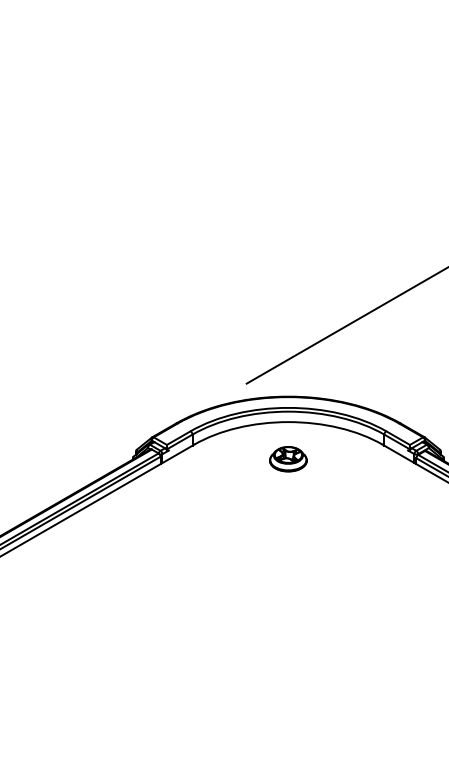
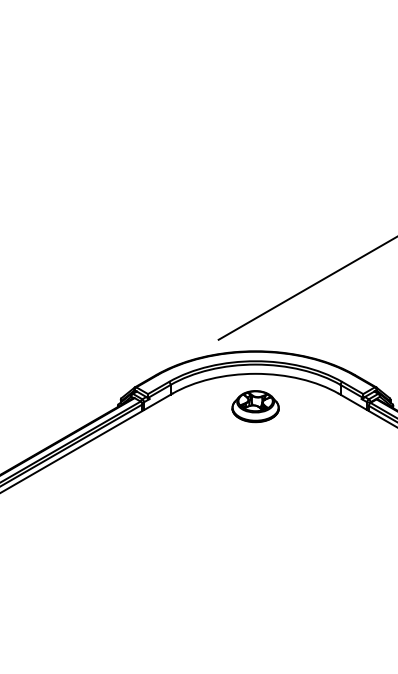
part: (288, 458) -> (255, 406), size x1.43

